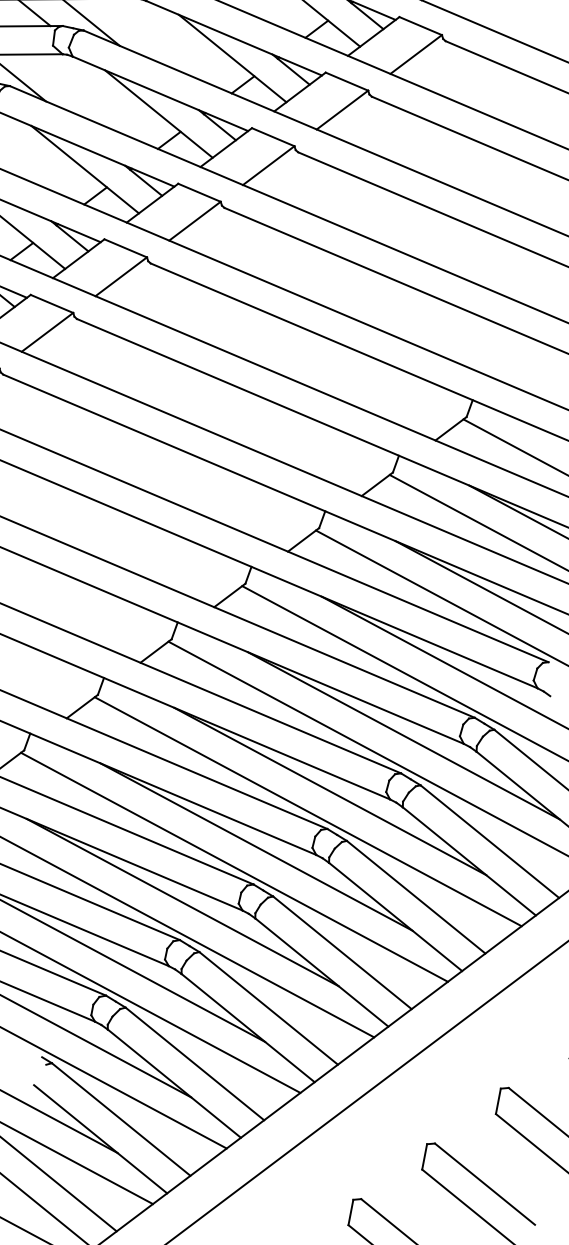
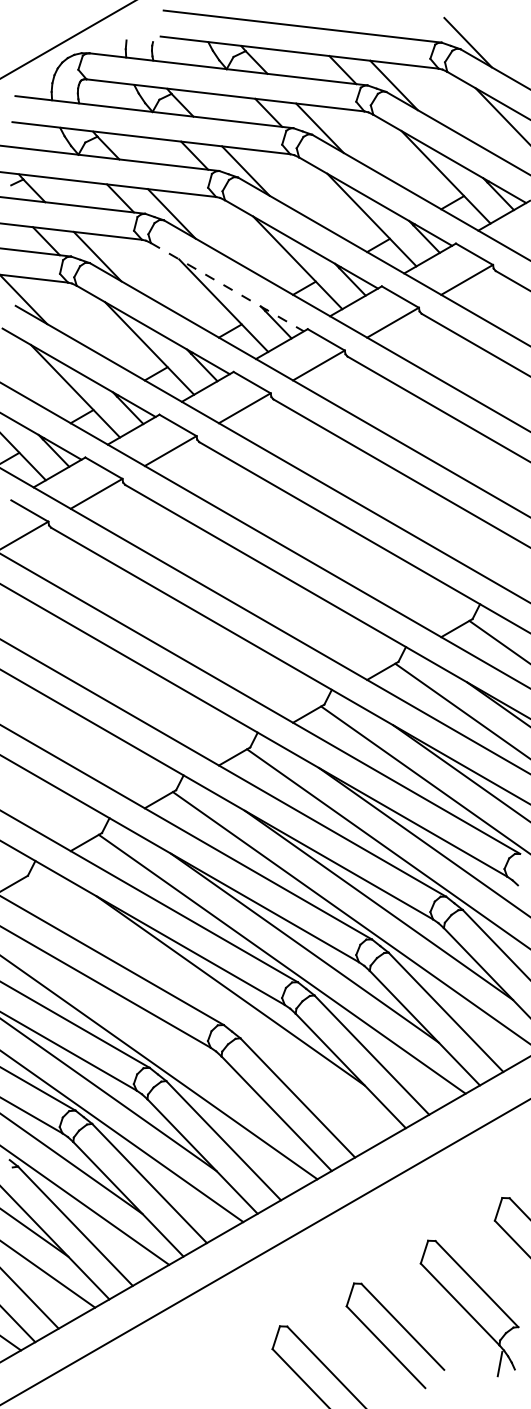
line: (160, 94) -> (227, 287), solid -> dashed
line: (233, 866) -> (207, 1006), removed
line: (182, 902) -> (156, 1033), removed

